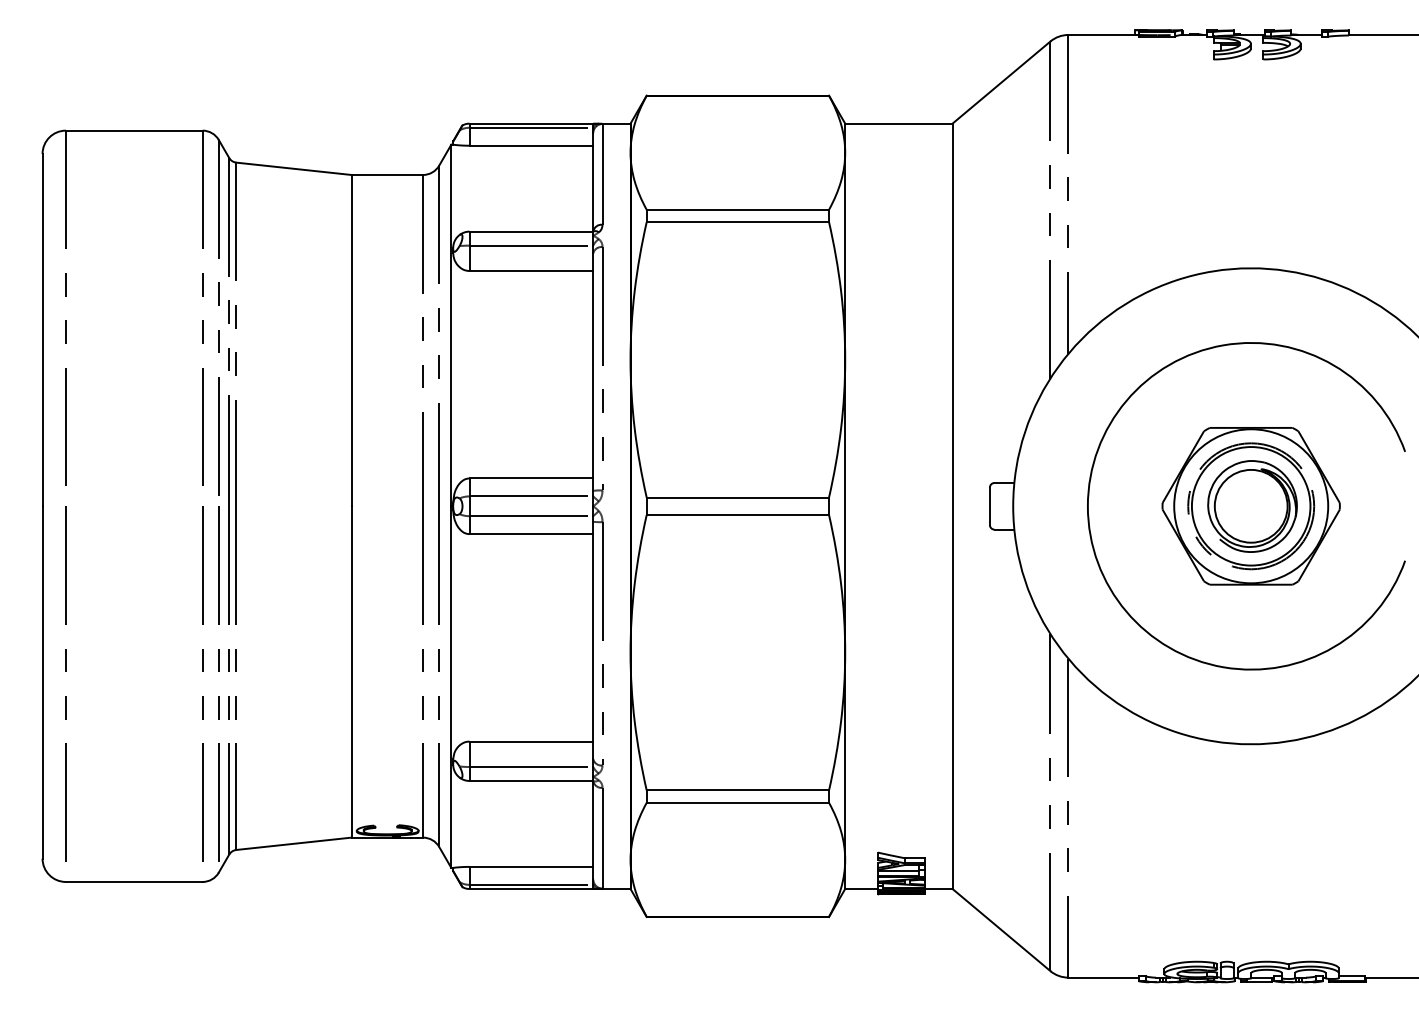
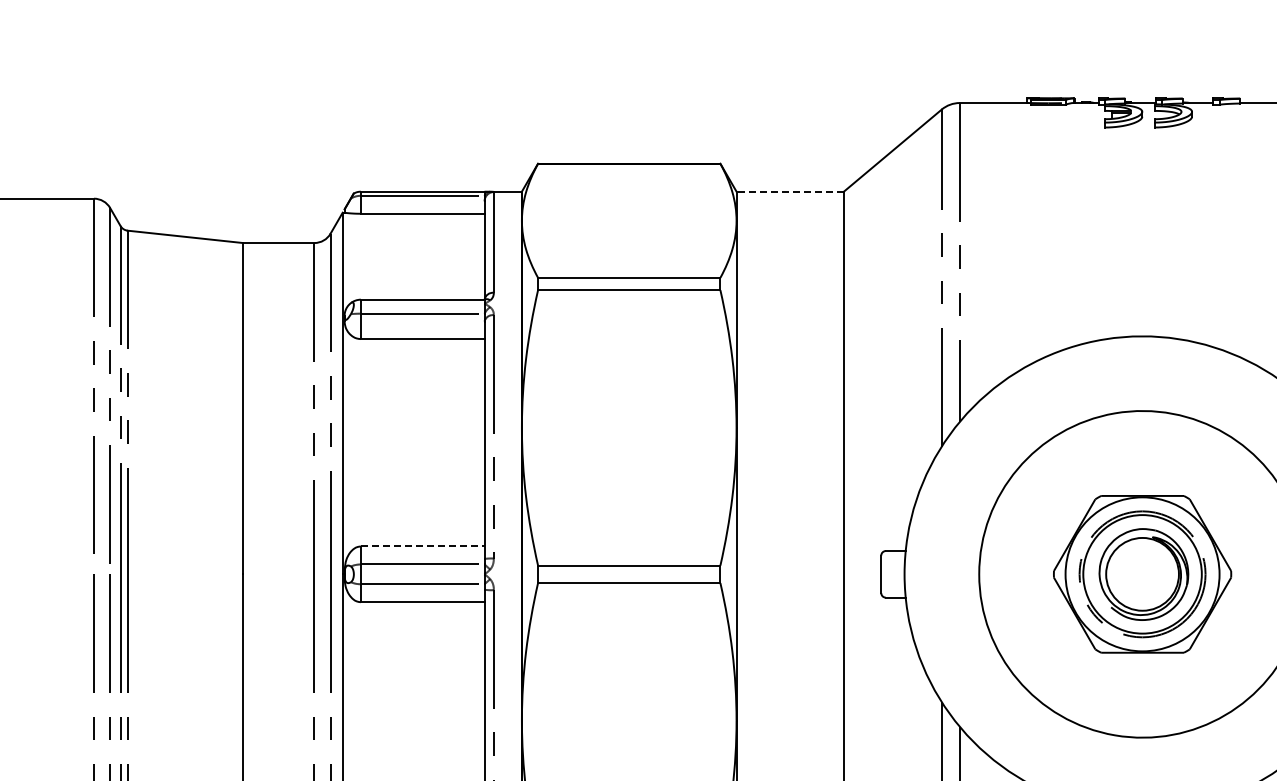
line: (898, 123) -> (789, 191), solid -> dashed
line: (531, 478) -> (422, 546), solid -> dashed

